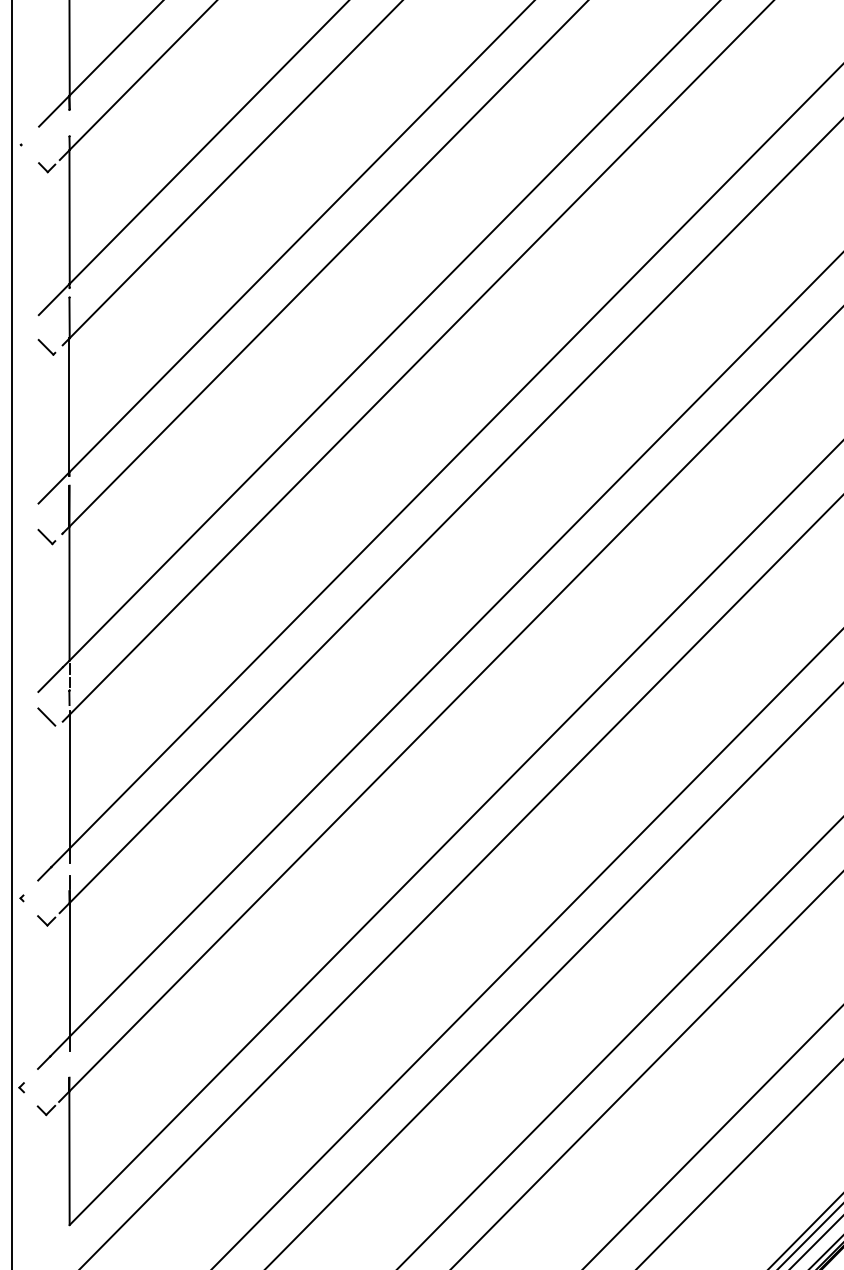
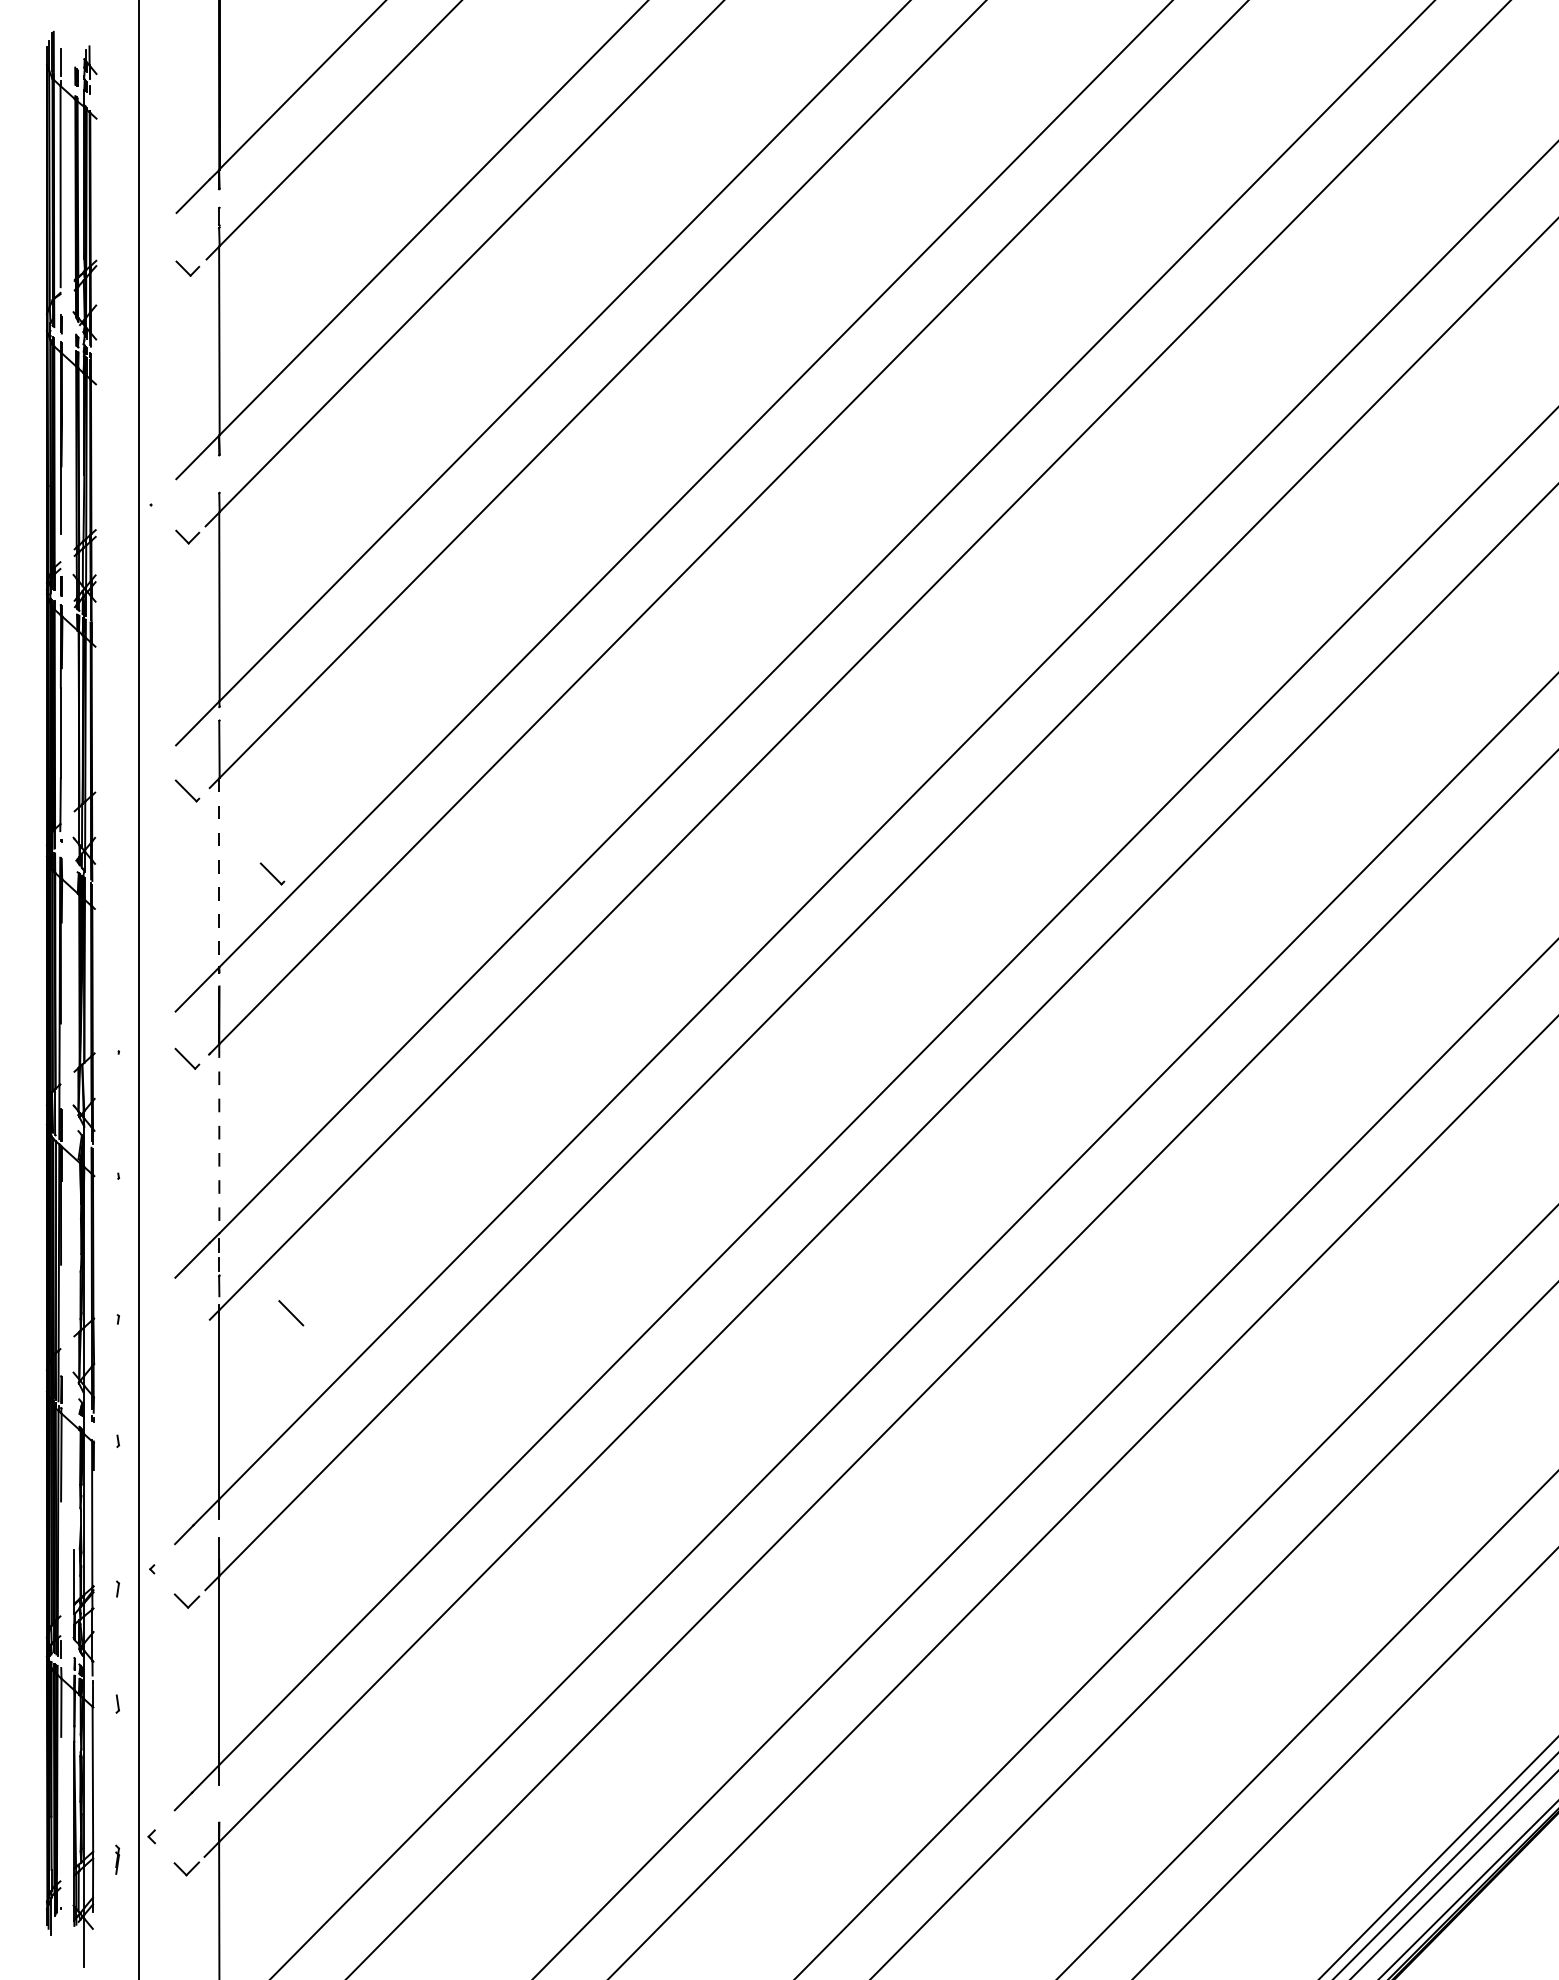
line: (69, 405) -> (219, 872), solid -> dashed
part: (107, 405) -> (272, 873), added
line: (69, 593) -> (219, 1138), solid -> dashed
line: (46, 717) -> (291, 1313), moved

